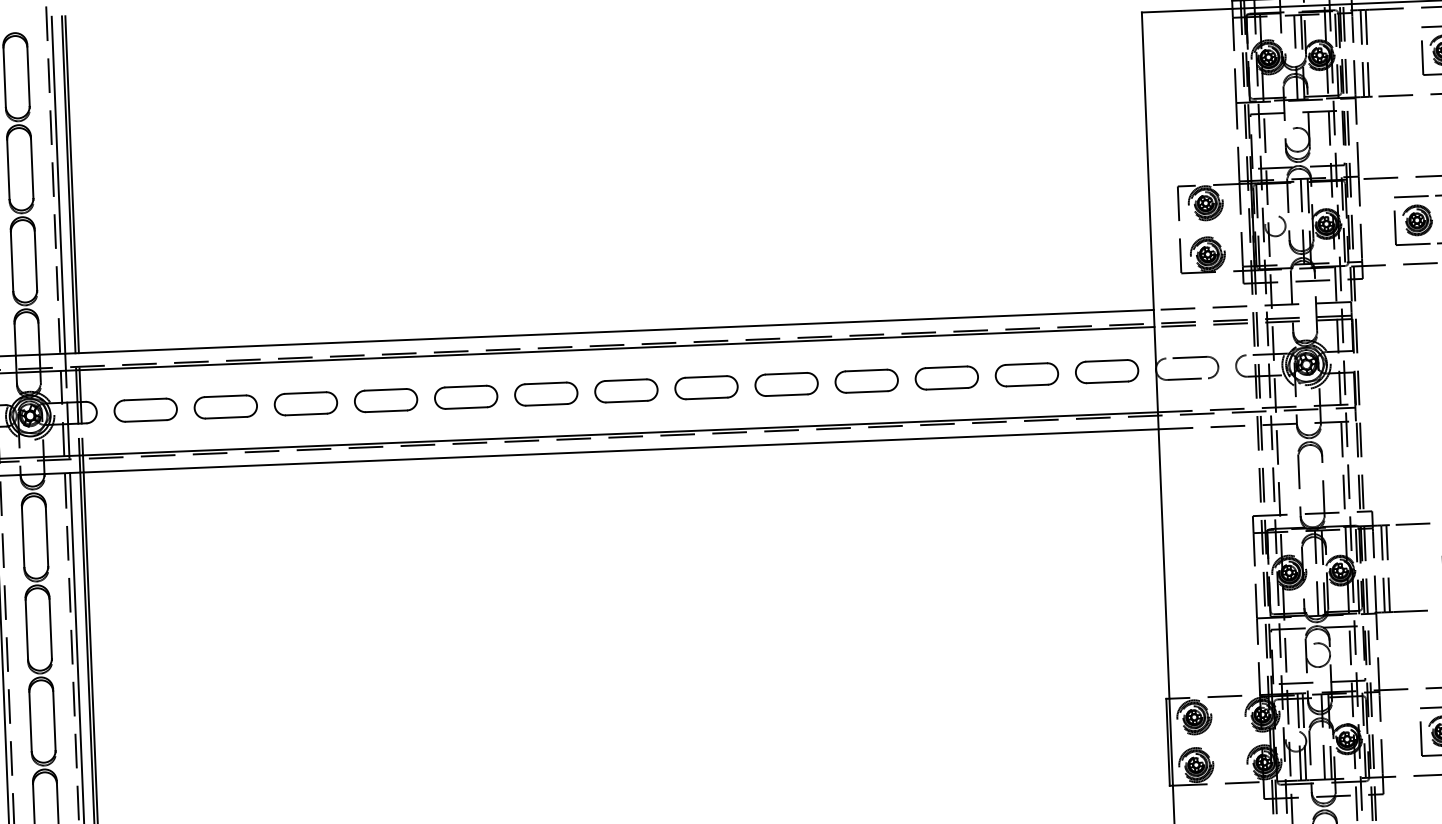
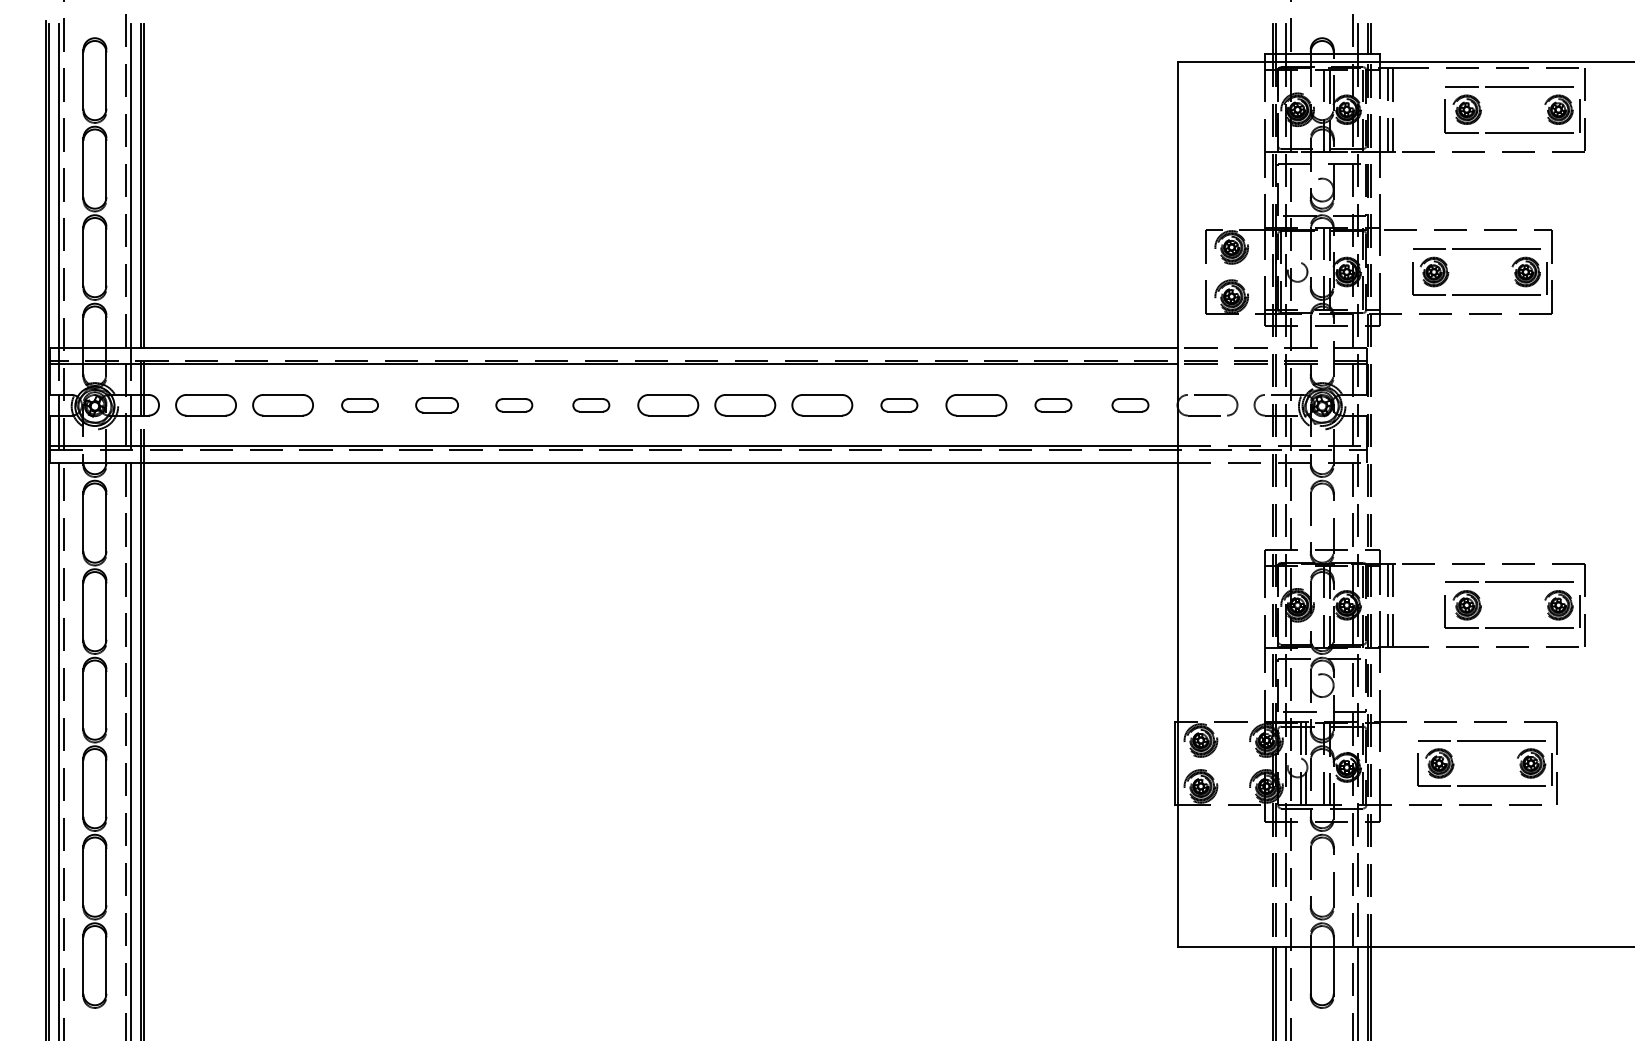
part: (1107, 371) -> (1130, 405), size x0.6
part: (1027, 375) -> (1053, 405), size x0.6
part: (866, 381) -> (899, 405), size x0.6
part: (546, 394) -> (591, 405), size x0.6
part: (466, 397) -> (514, 405), size x0.6
part: (385, 400) -> (436, 405), size x0.7
part: (305, 404) -> (359, 405), size x0.6

